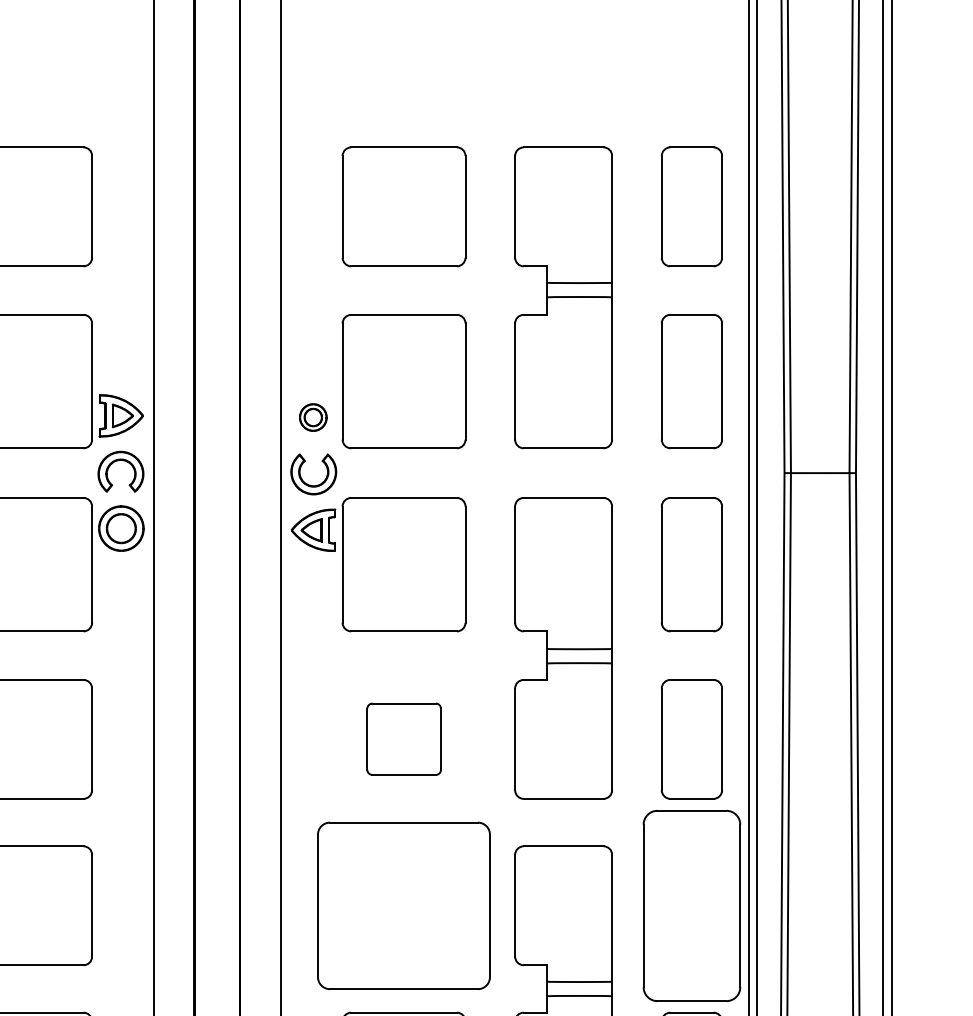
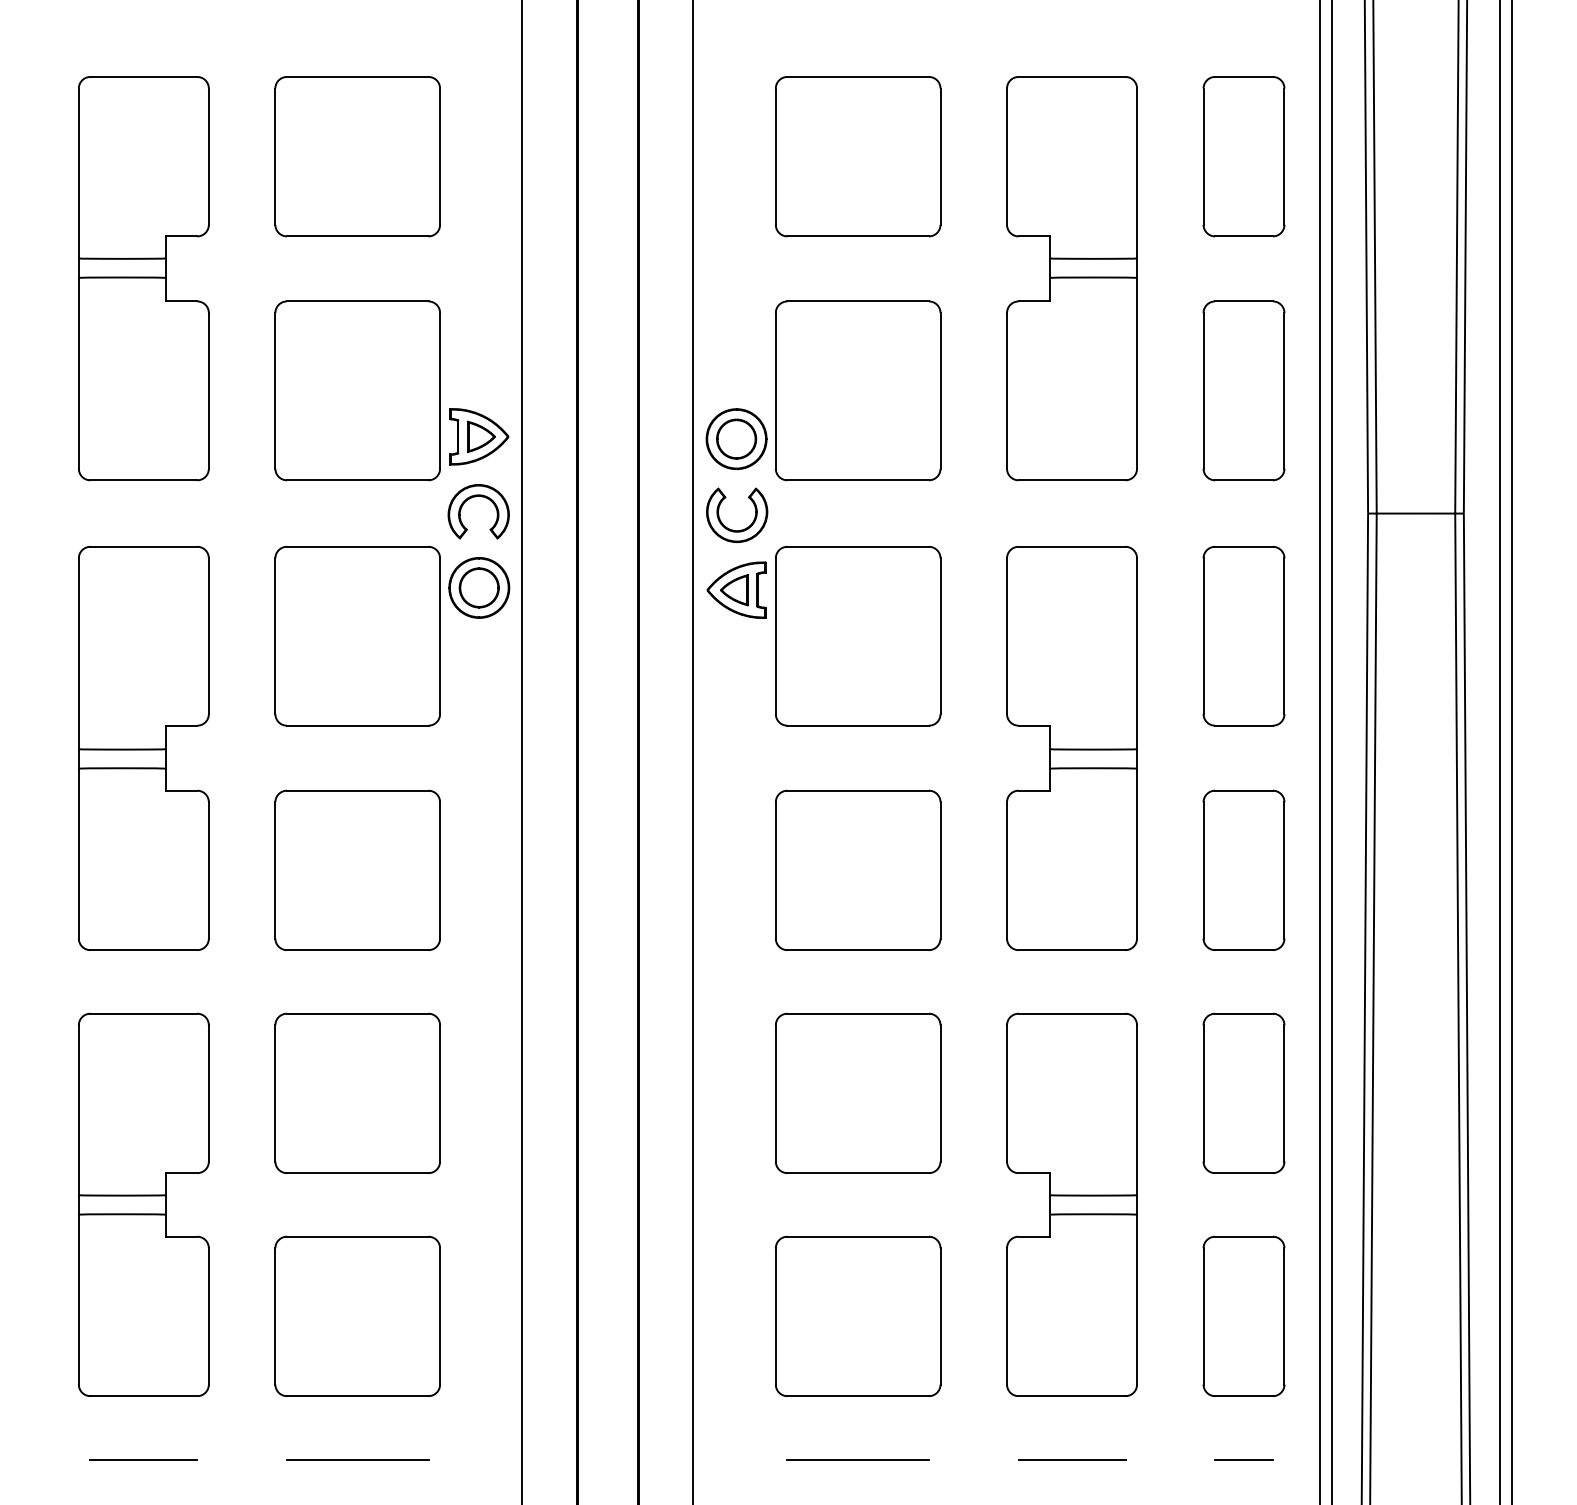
part: (313, 417) -> (736, 438), size x1.67
part: (404, 738) -> (858, 869), size x1.67
part: (404, 905) -> (858, 1092), size x0.71
part: (691, 905) -> (1243, 1092), size x0.62

